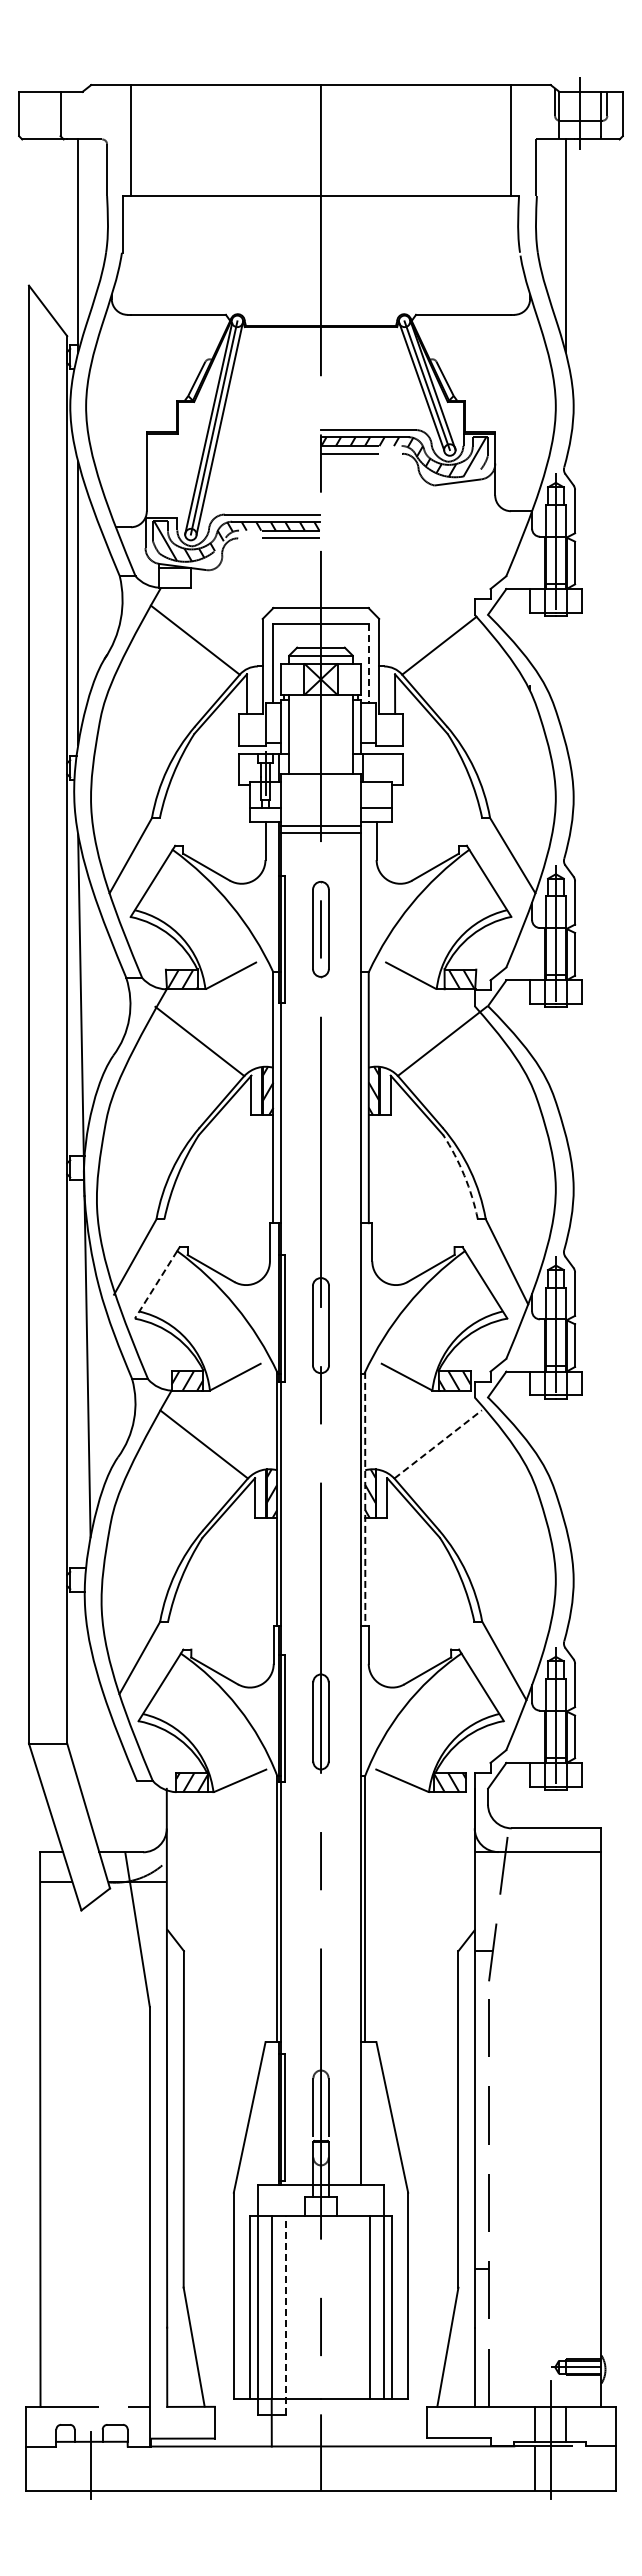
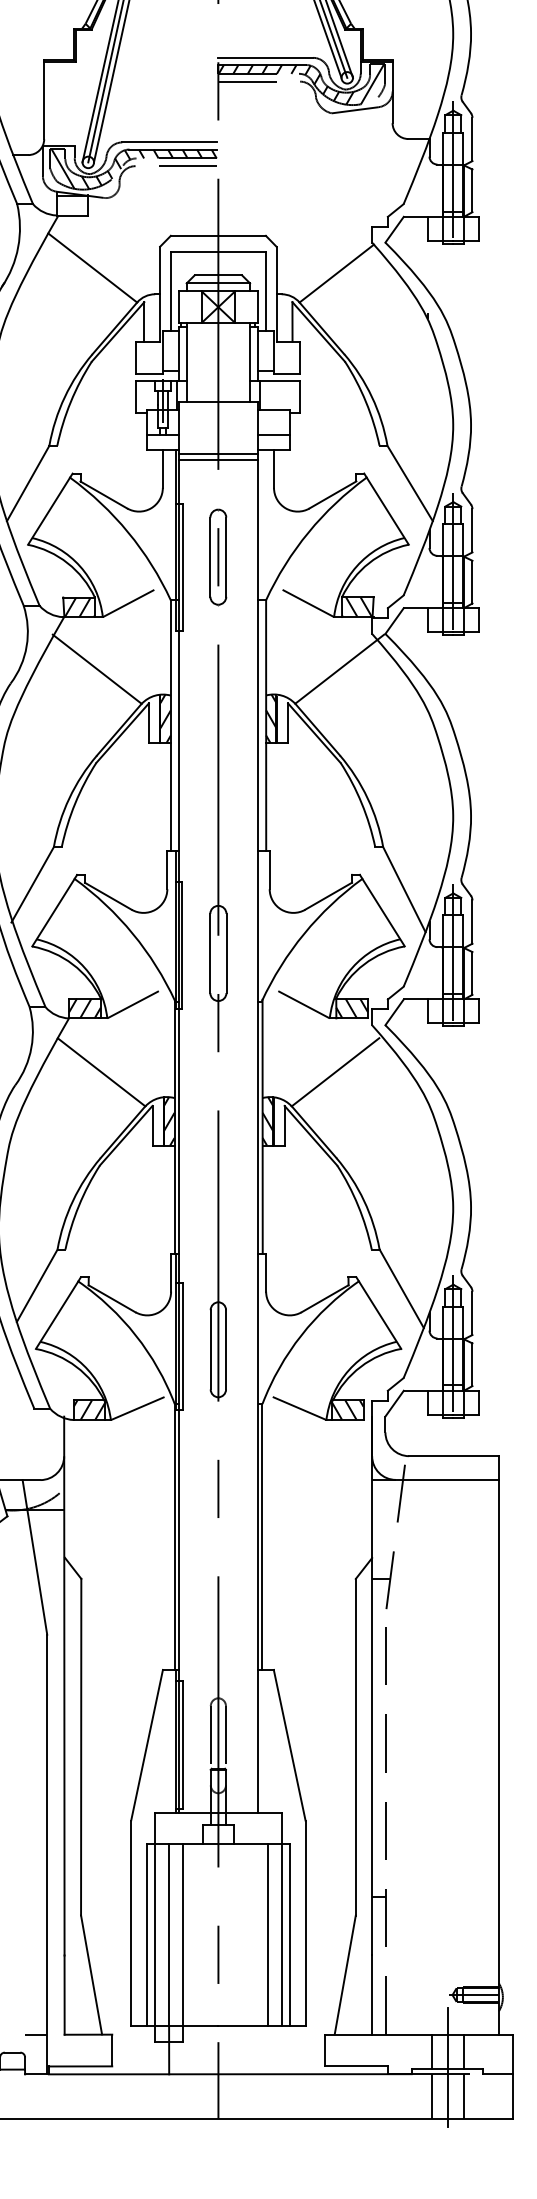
line: (368, 663) -> (265, 291), dashed -> solid
arc: (464, 1175) -> (361, 803), dashed -> solid
line: (156, 1284) -> (53, 912), dashed -> solid
line: (438, 1444) -> (335, 1072), dashed -> solid
line: (365, 1498) -> (262, 1126), dashed -> solid
line: (285, 2314) -> (182, 1942), dashed -> solid
line: (566, 2468) -> (463, 2096), added

